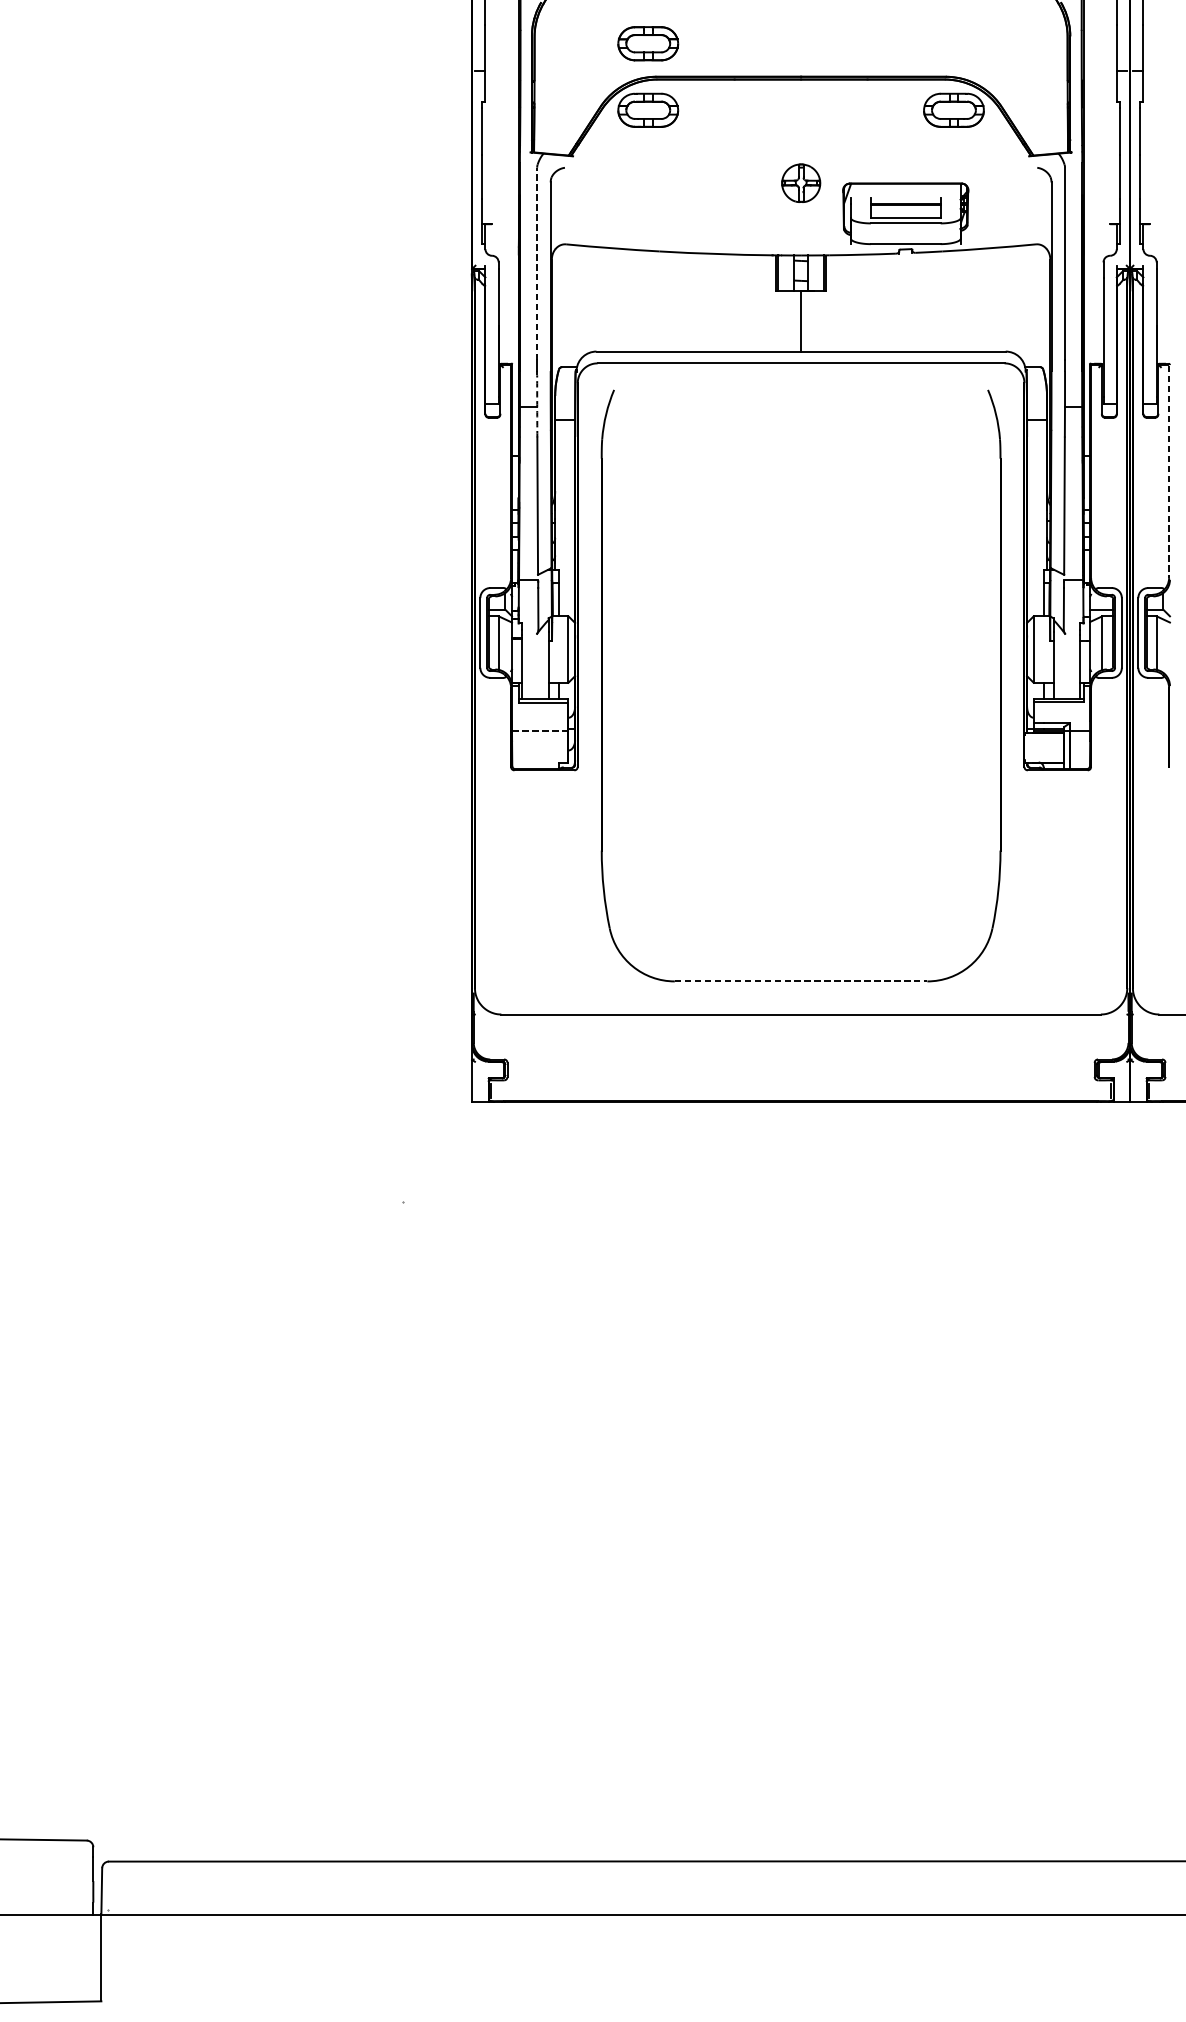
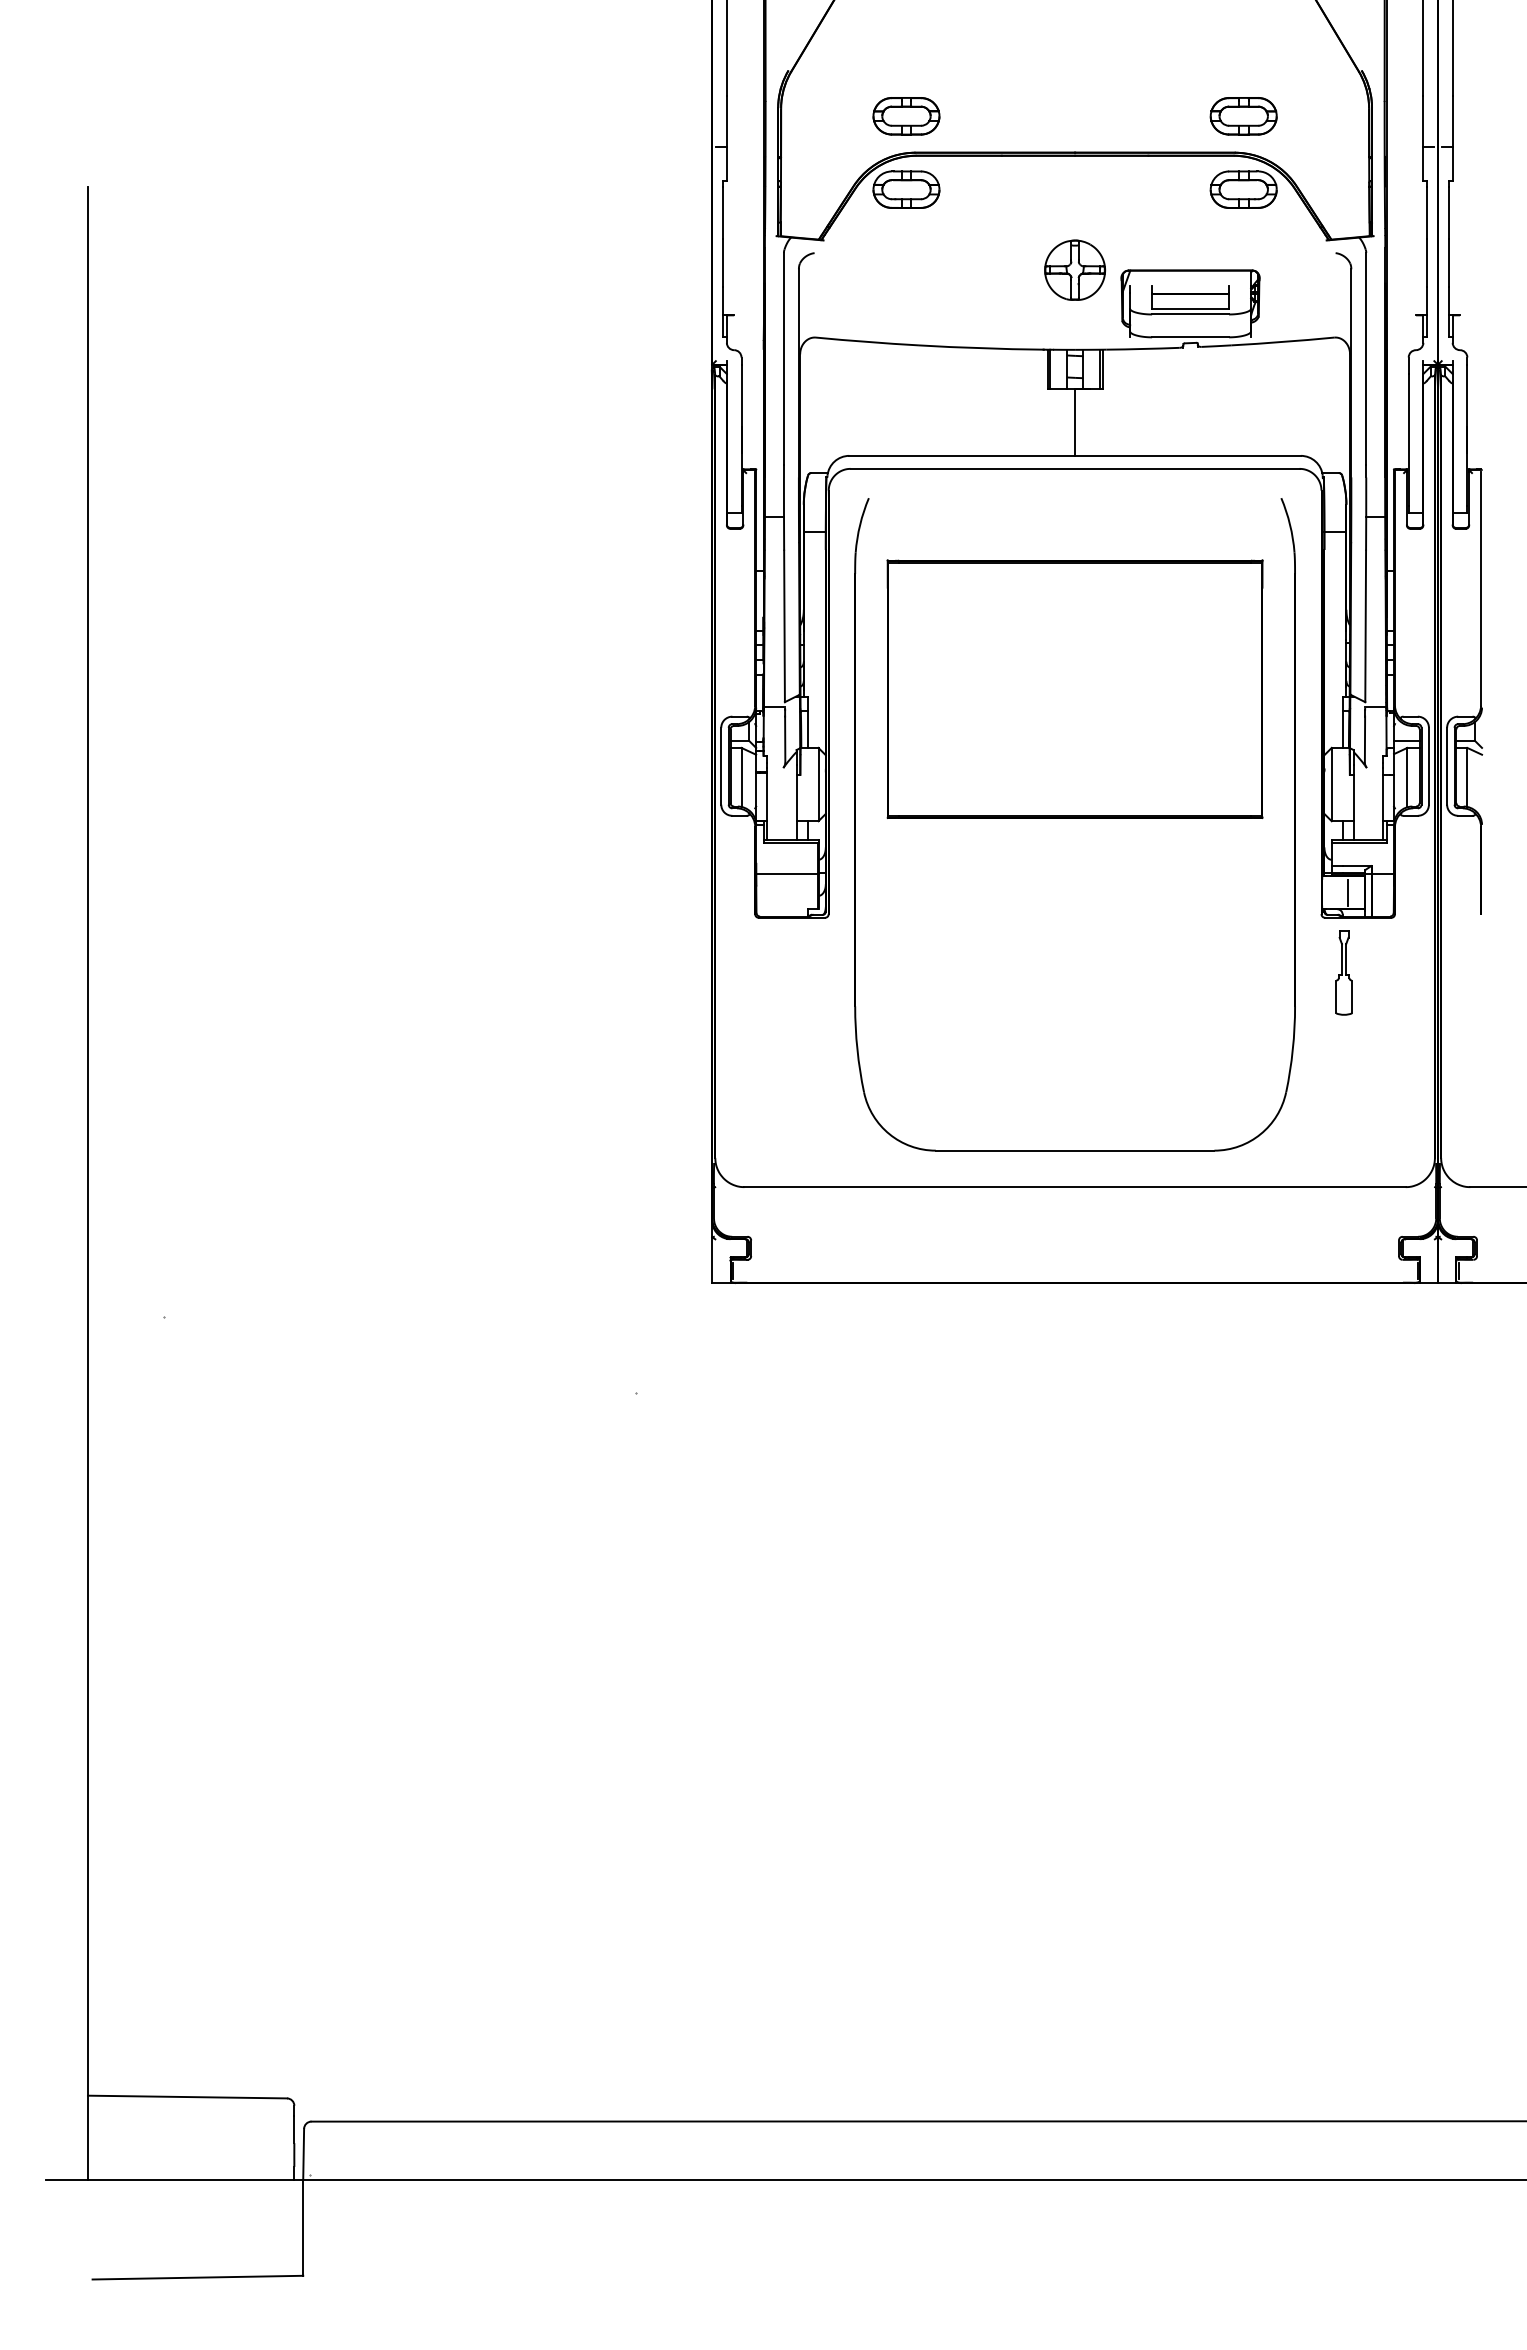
part: (953, 43) -> (1243, 116), added
part: (801, 182) -> (1075, 269), size x1.43
line: (536, 263) -> (783, 358), dashed -> solid
arc: (537, 404) -> (784, 514), dashed -> solid
line: (1169, 472) -> (1481, 589), dashed -> solid
part: (800, 562) -> (1074, 688), added
line: (539, 731) -> (786, 874), dashed -> solid
line: (1048, 747) -> (1347, 892), added
part: (1044, 819) -> (1343, 972), added
line: (801, 981) -> (1075, 1150), dashed -> solid

